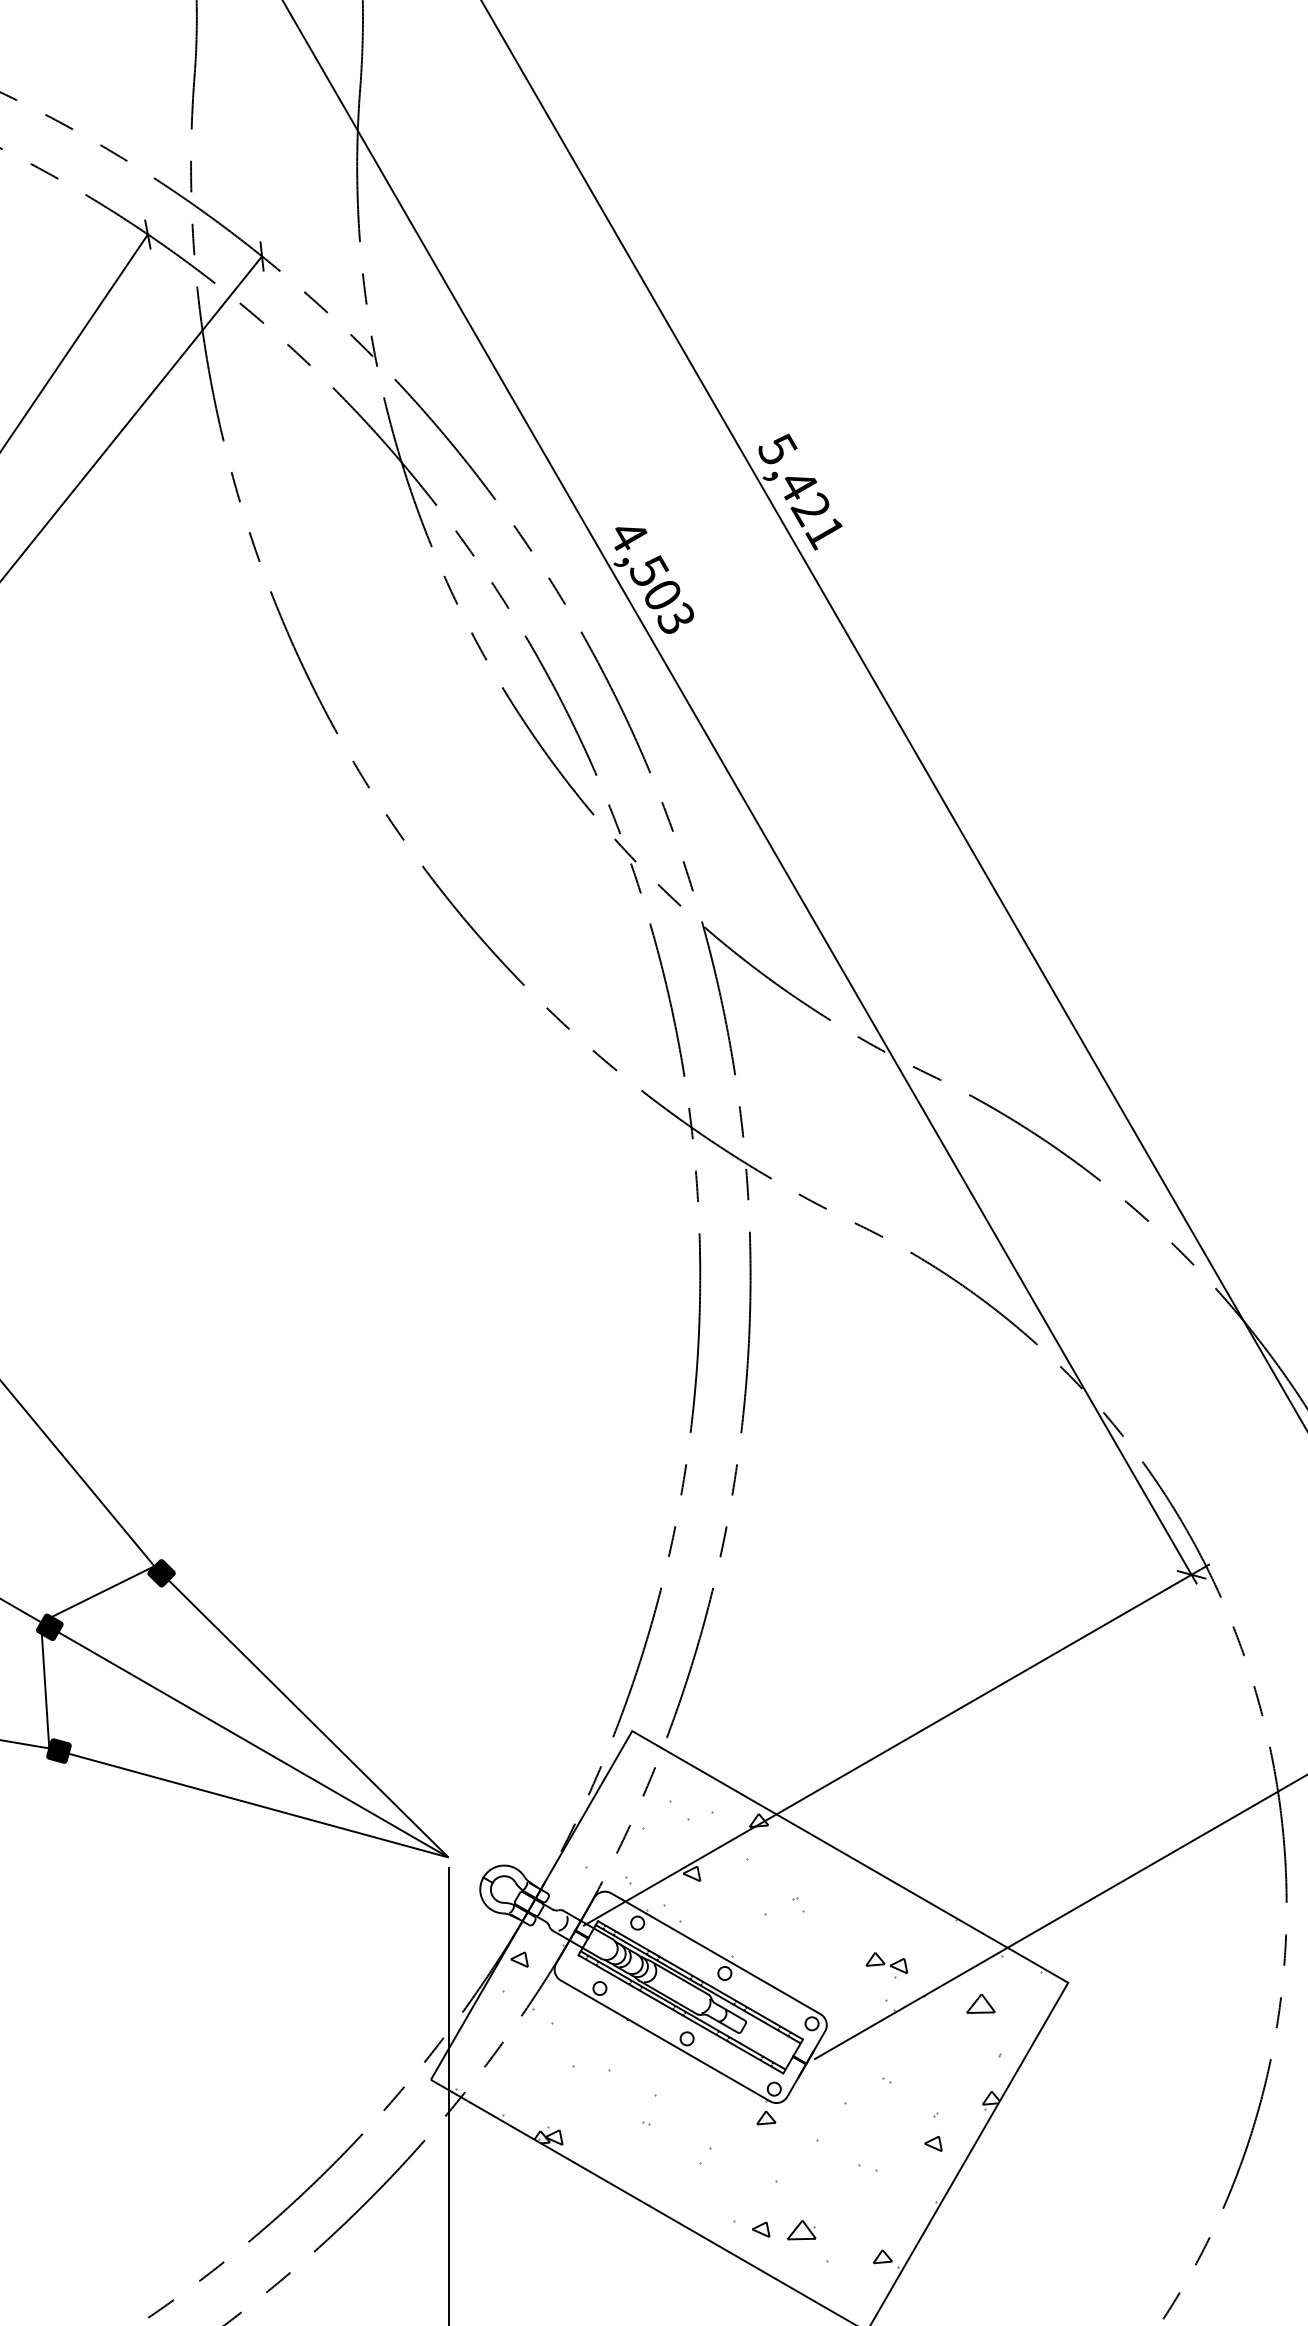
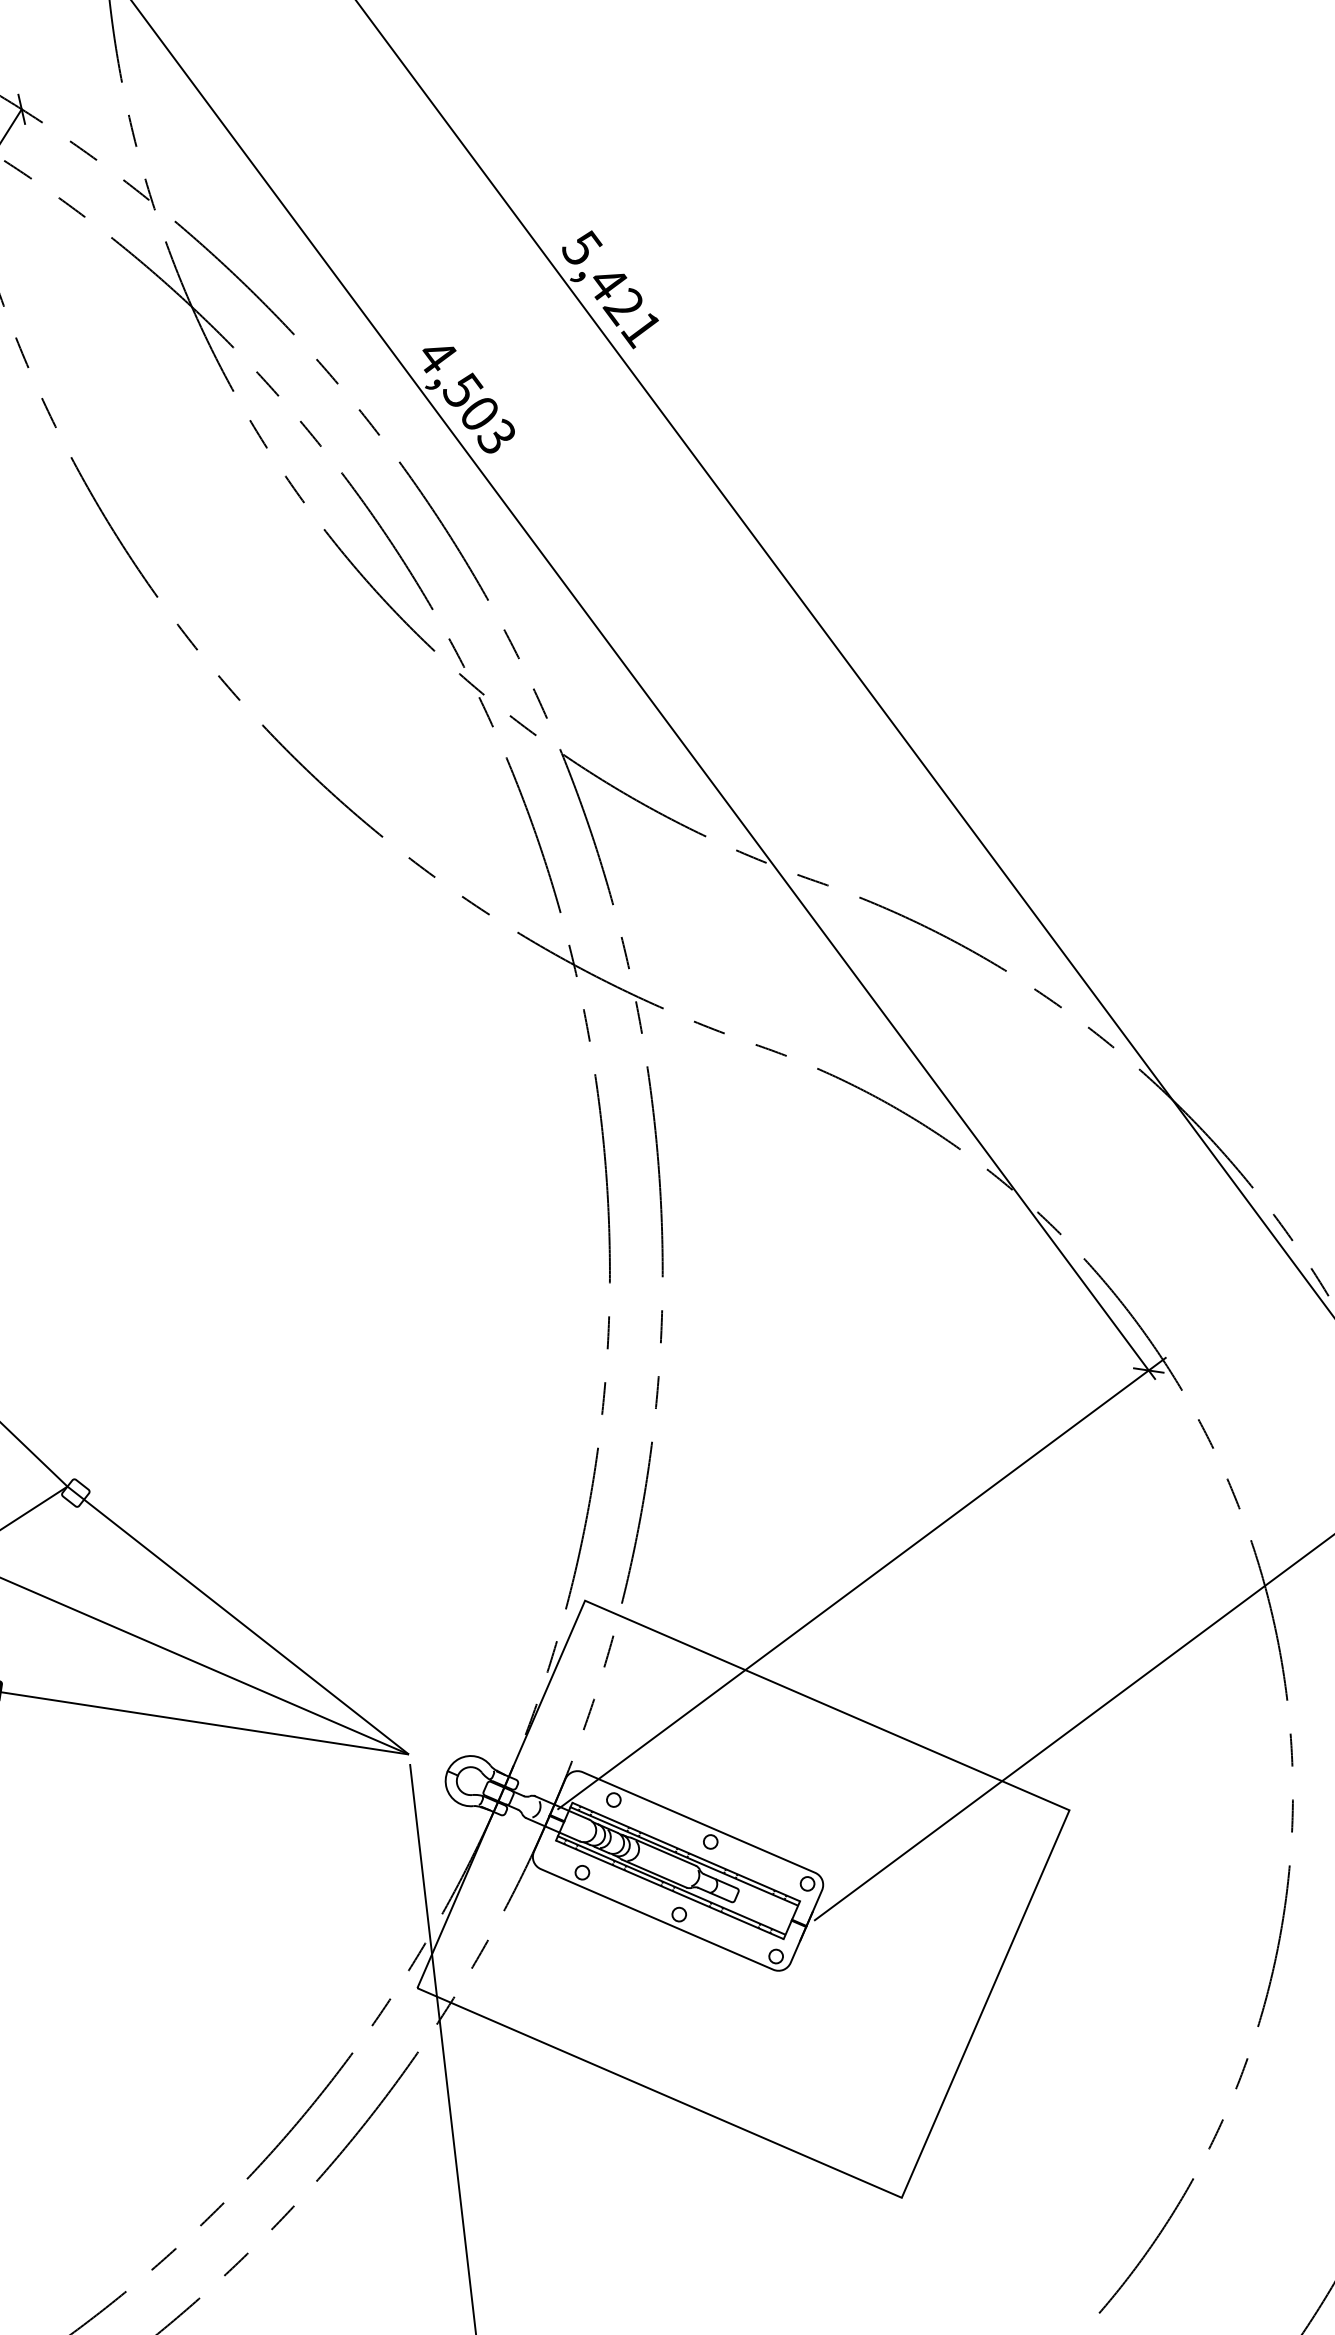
fill: (161, 1573) -> (75, 1493), removed
hatch: (748, 2033) -> (742, 1901), removed

